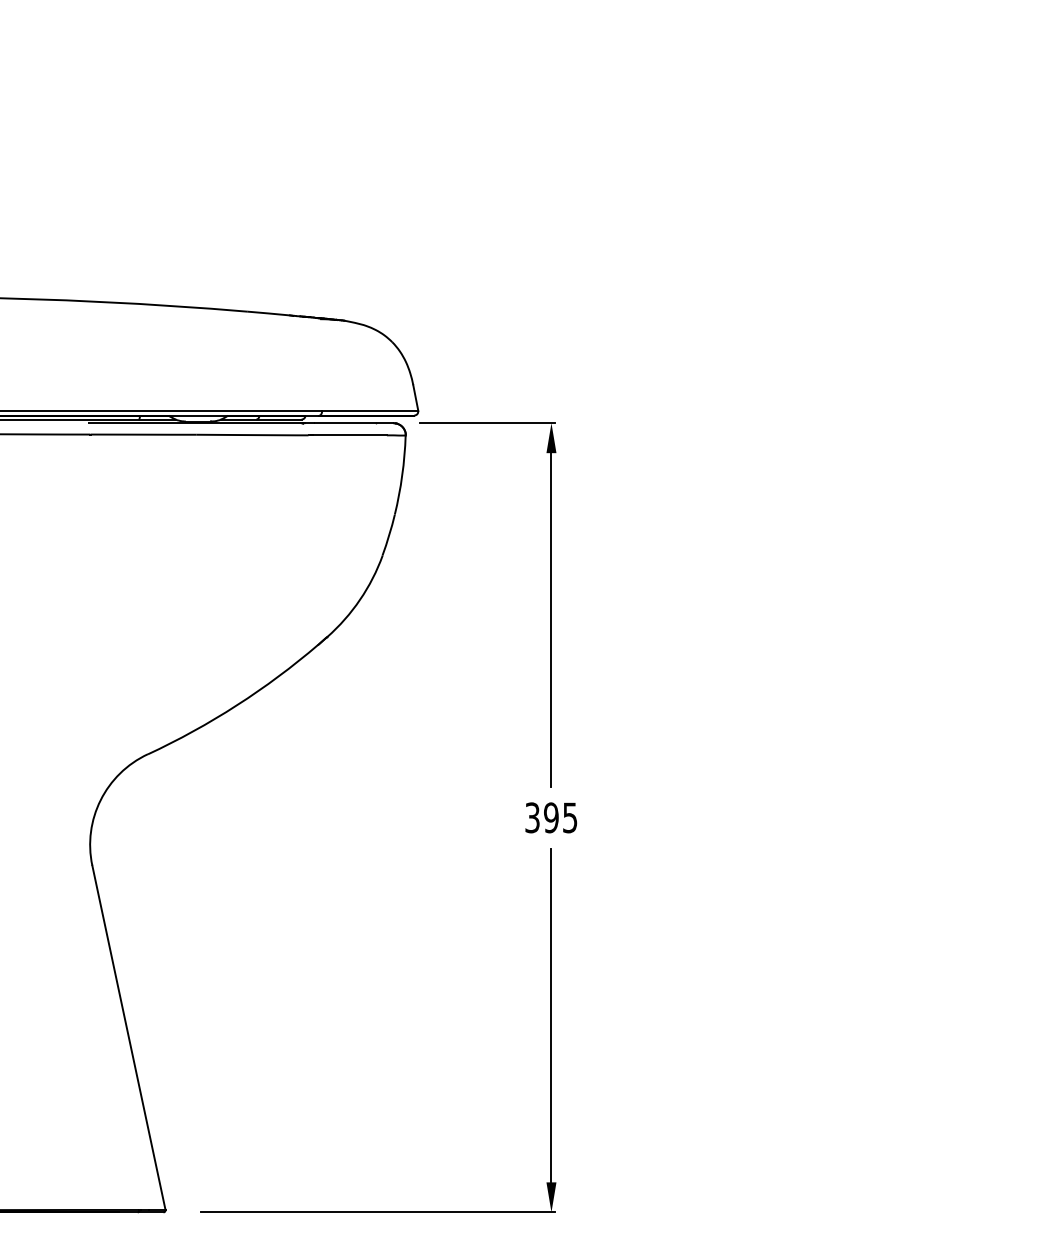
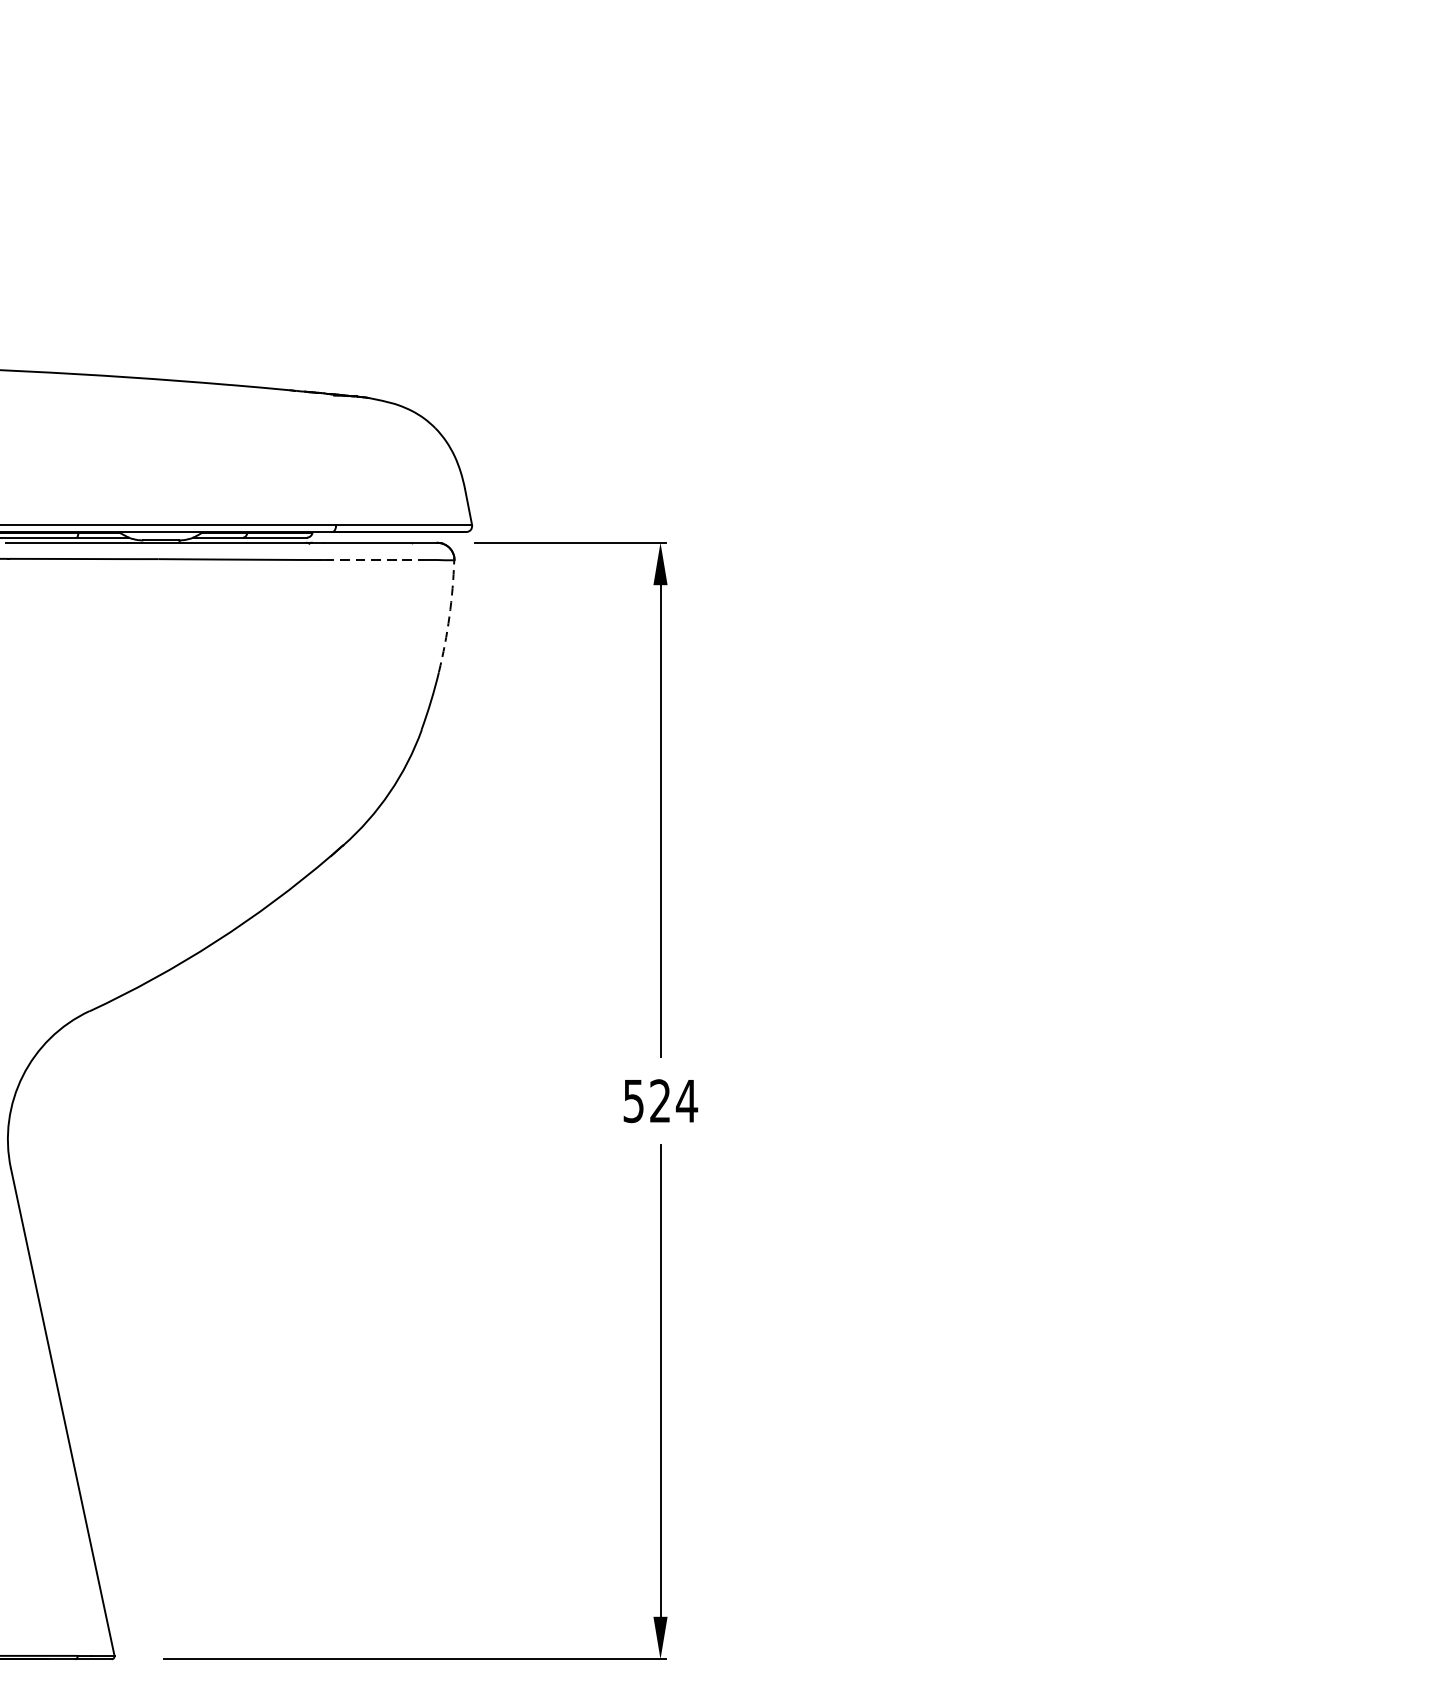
line: (350, 435) -> (376, 560), solid -> dashed
arc: (402, 475) -> (449, 616), solid -> dashed
text: (551, 817) -> (660, 1100), 395 -> 524

